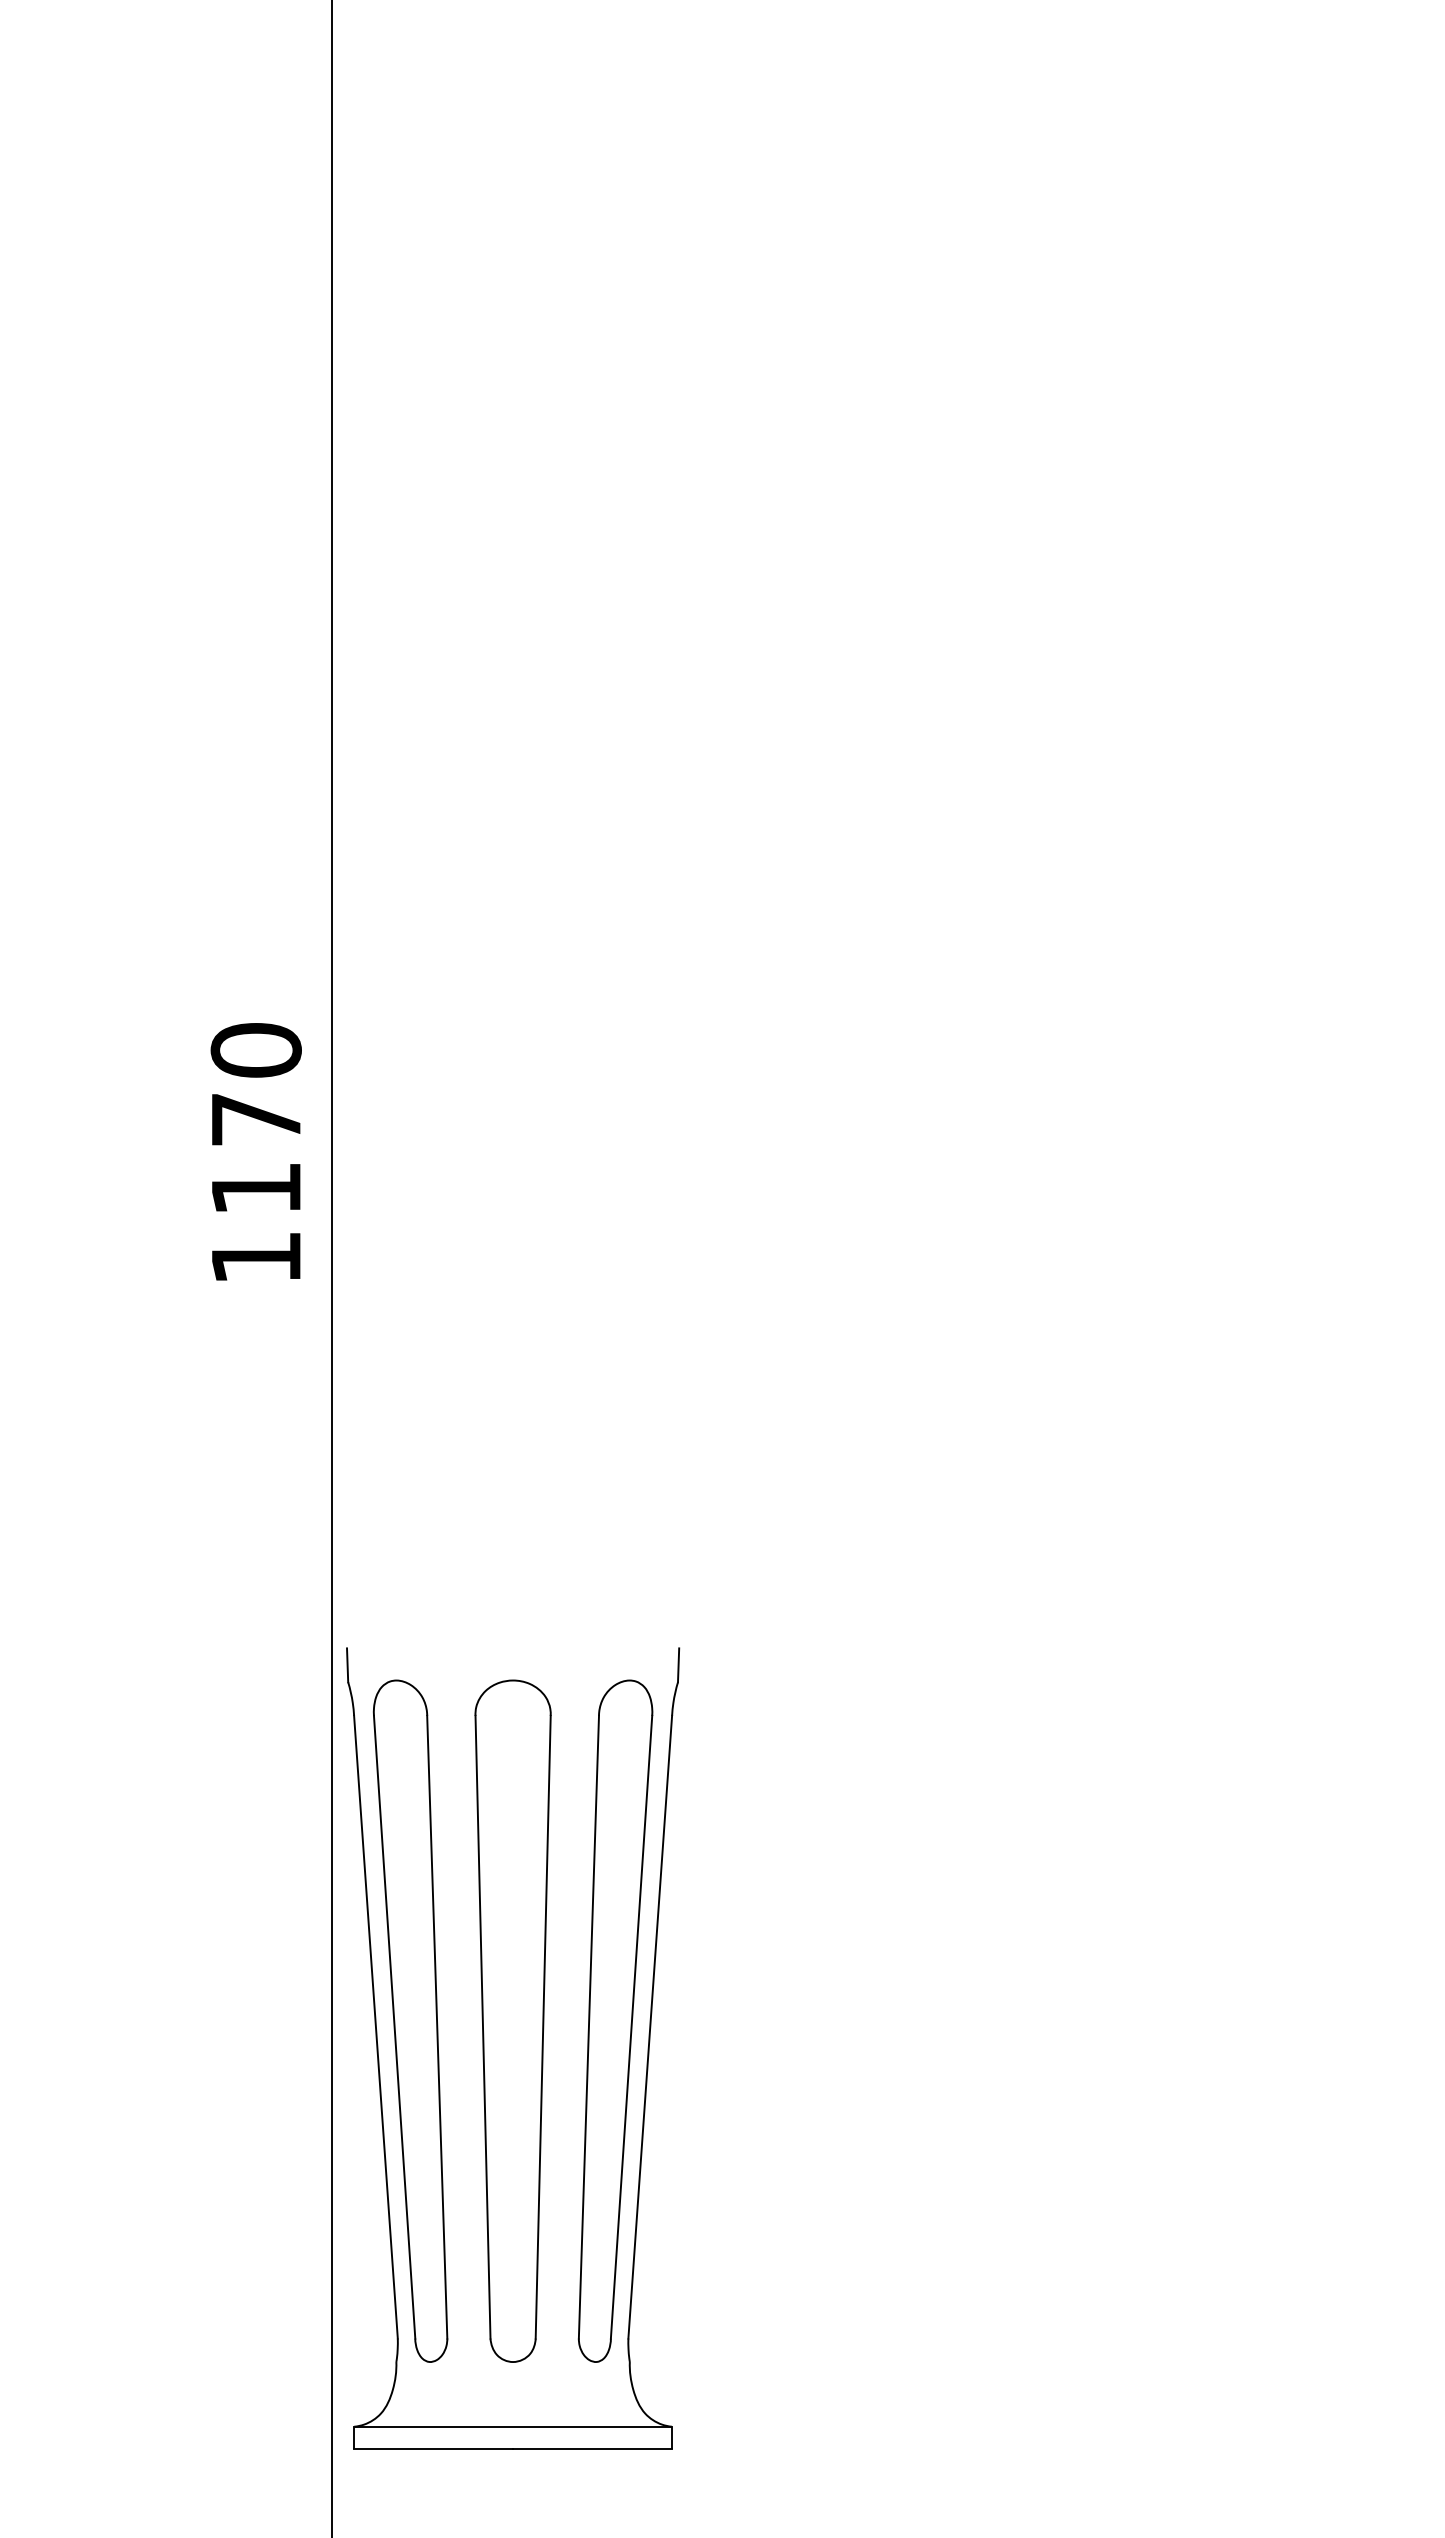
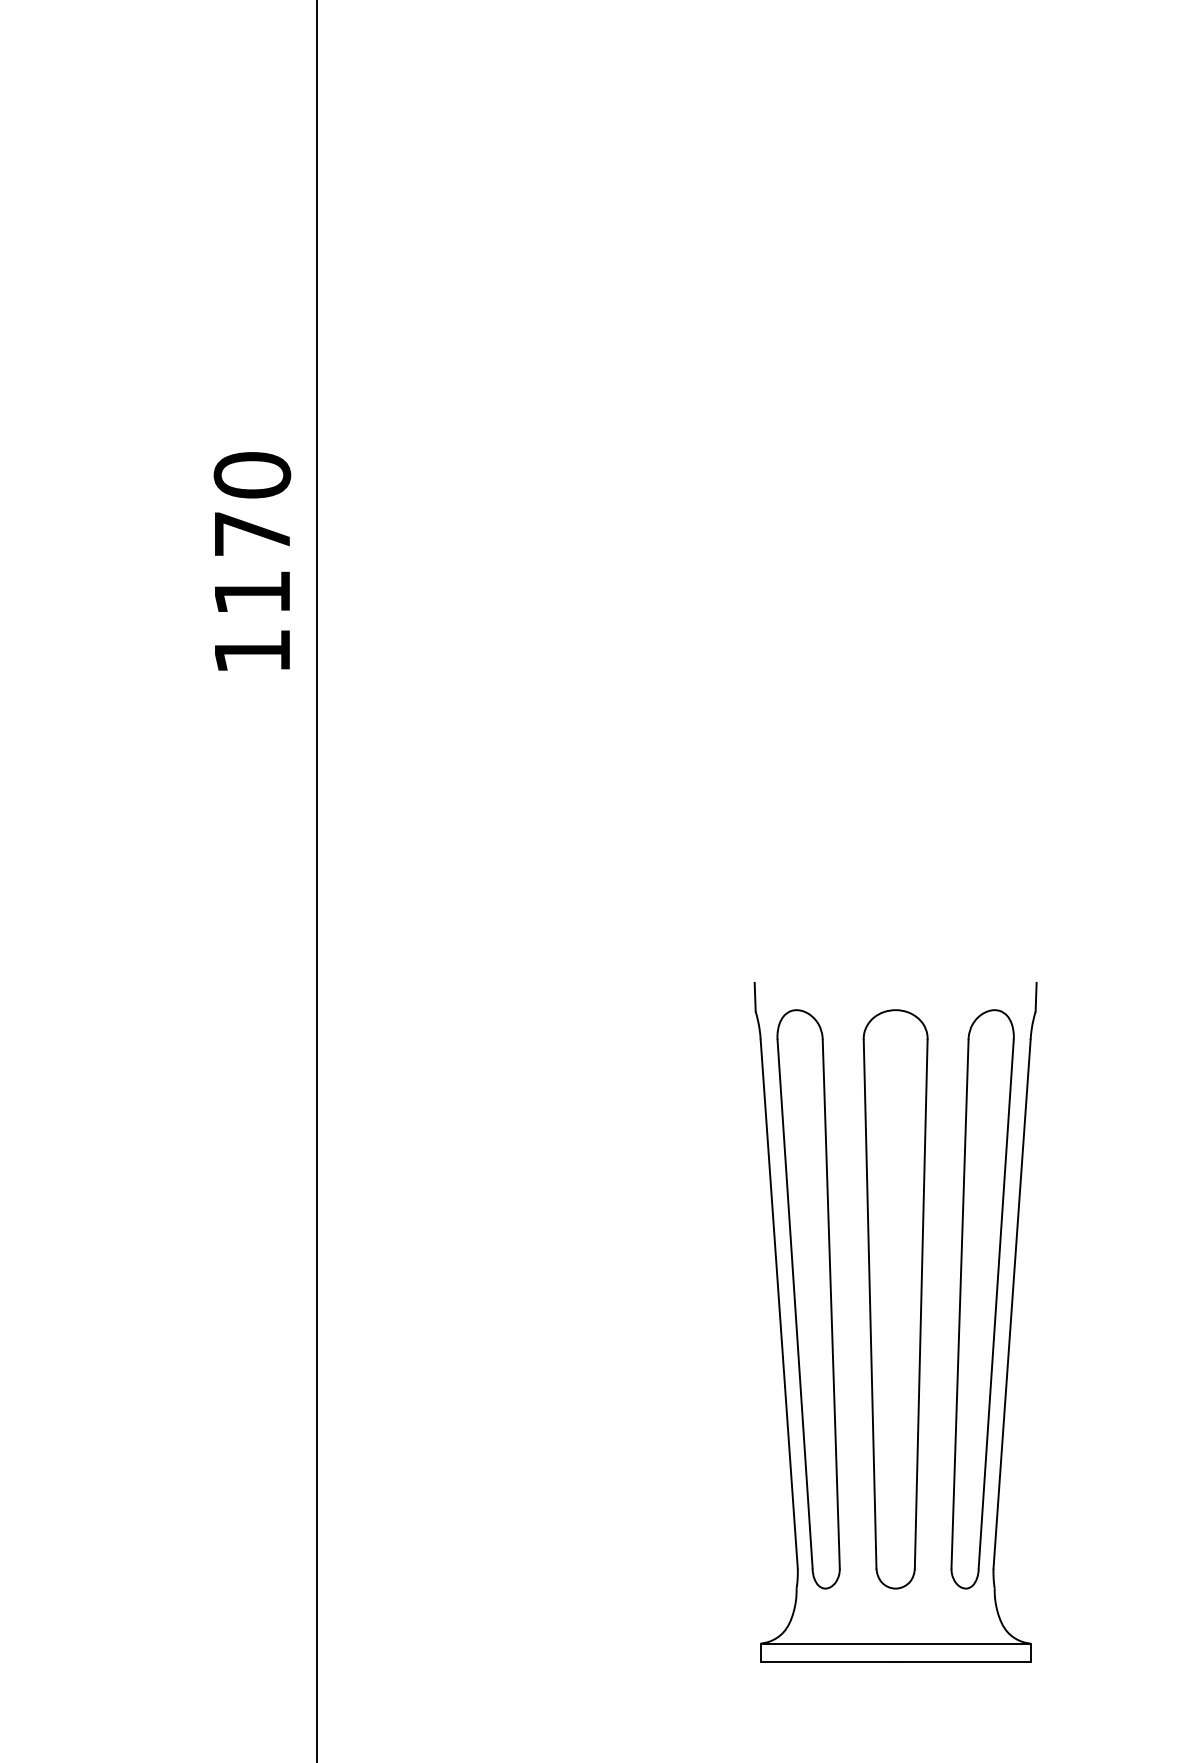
part: (513, 2048) -> (895, 1322), moved

